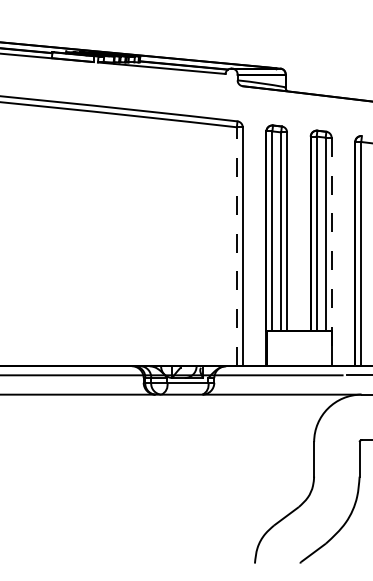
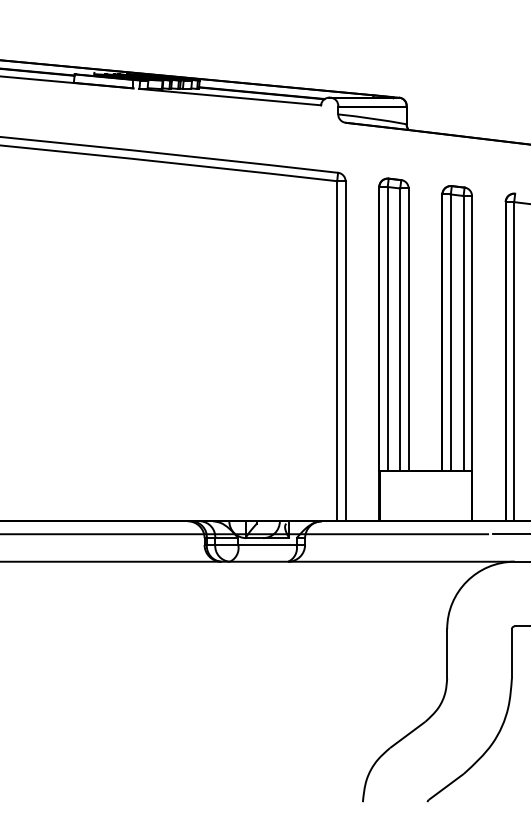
line: (236, 246) -> (336, 350), dashed -> solid
line: (331, 252) -> (471, 359), dashed -> solid

